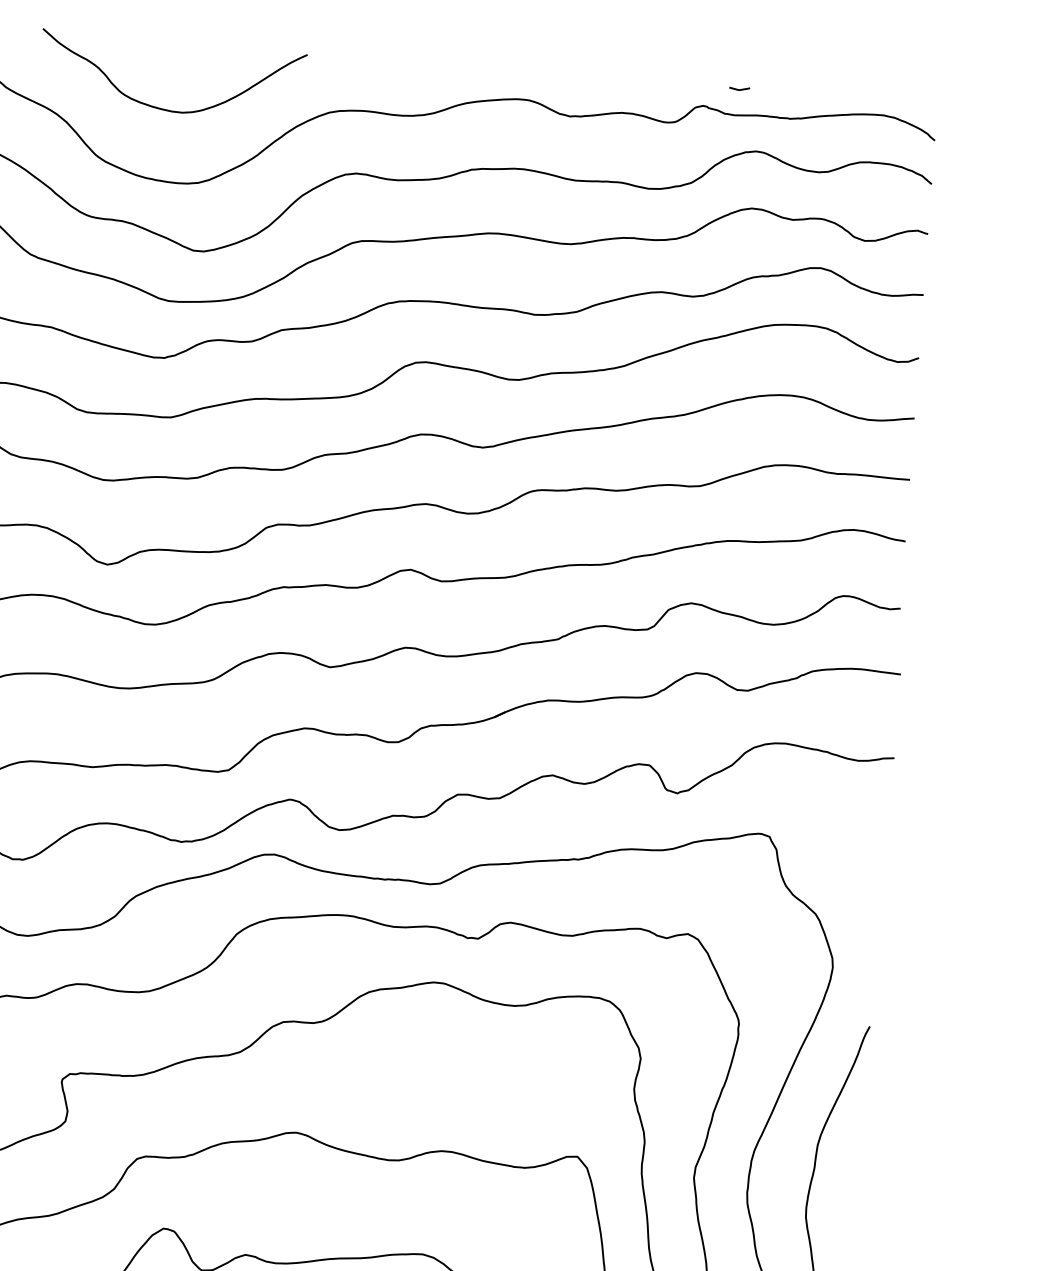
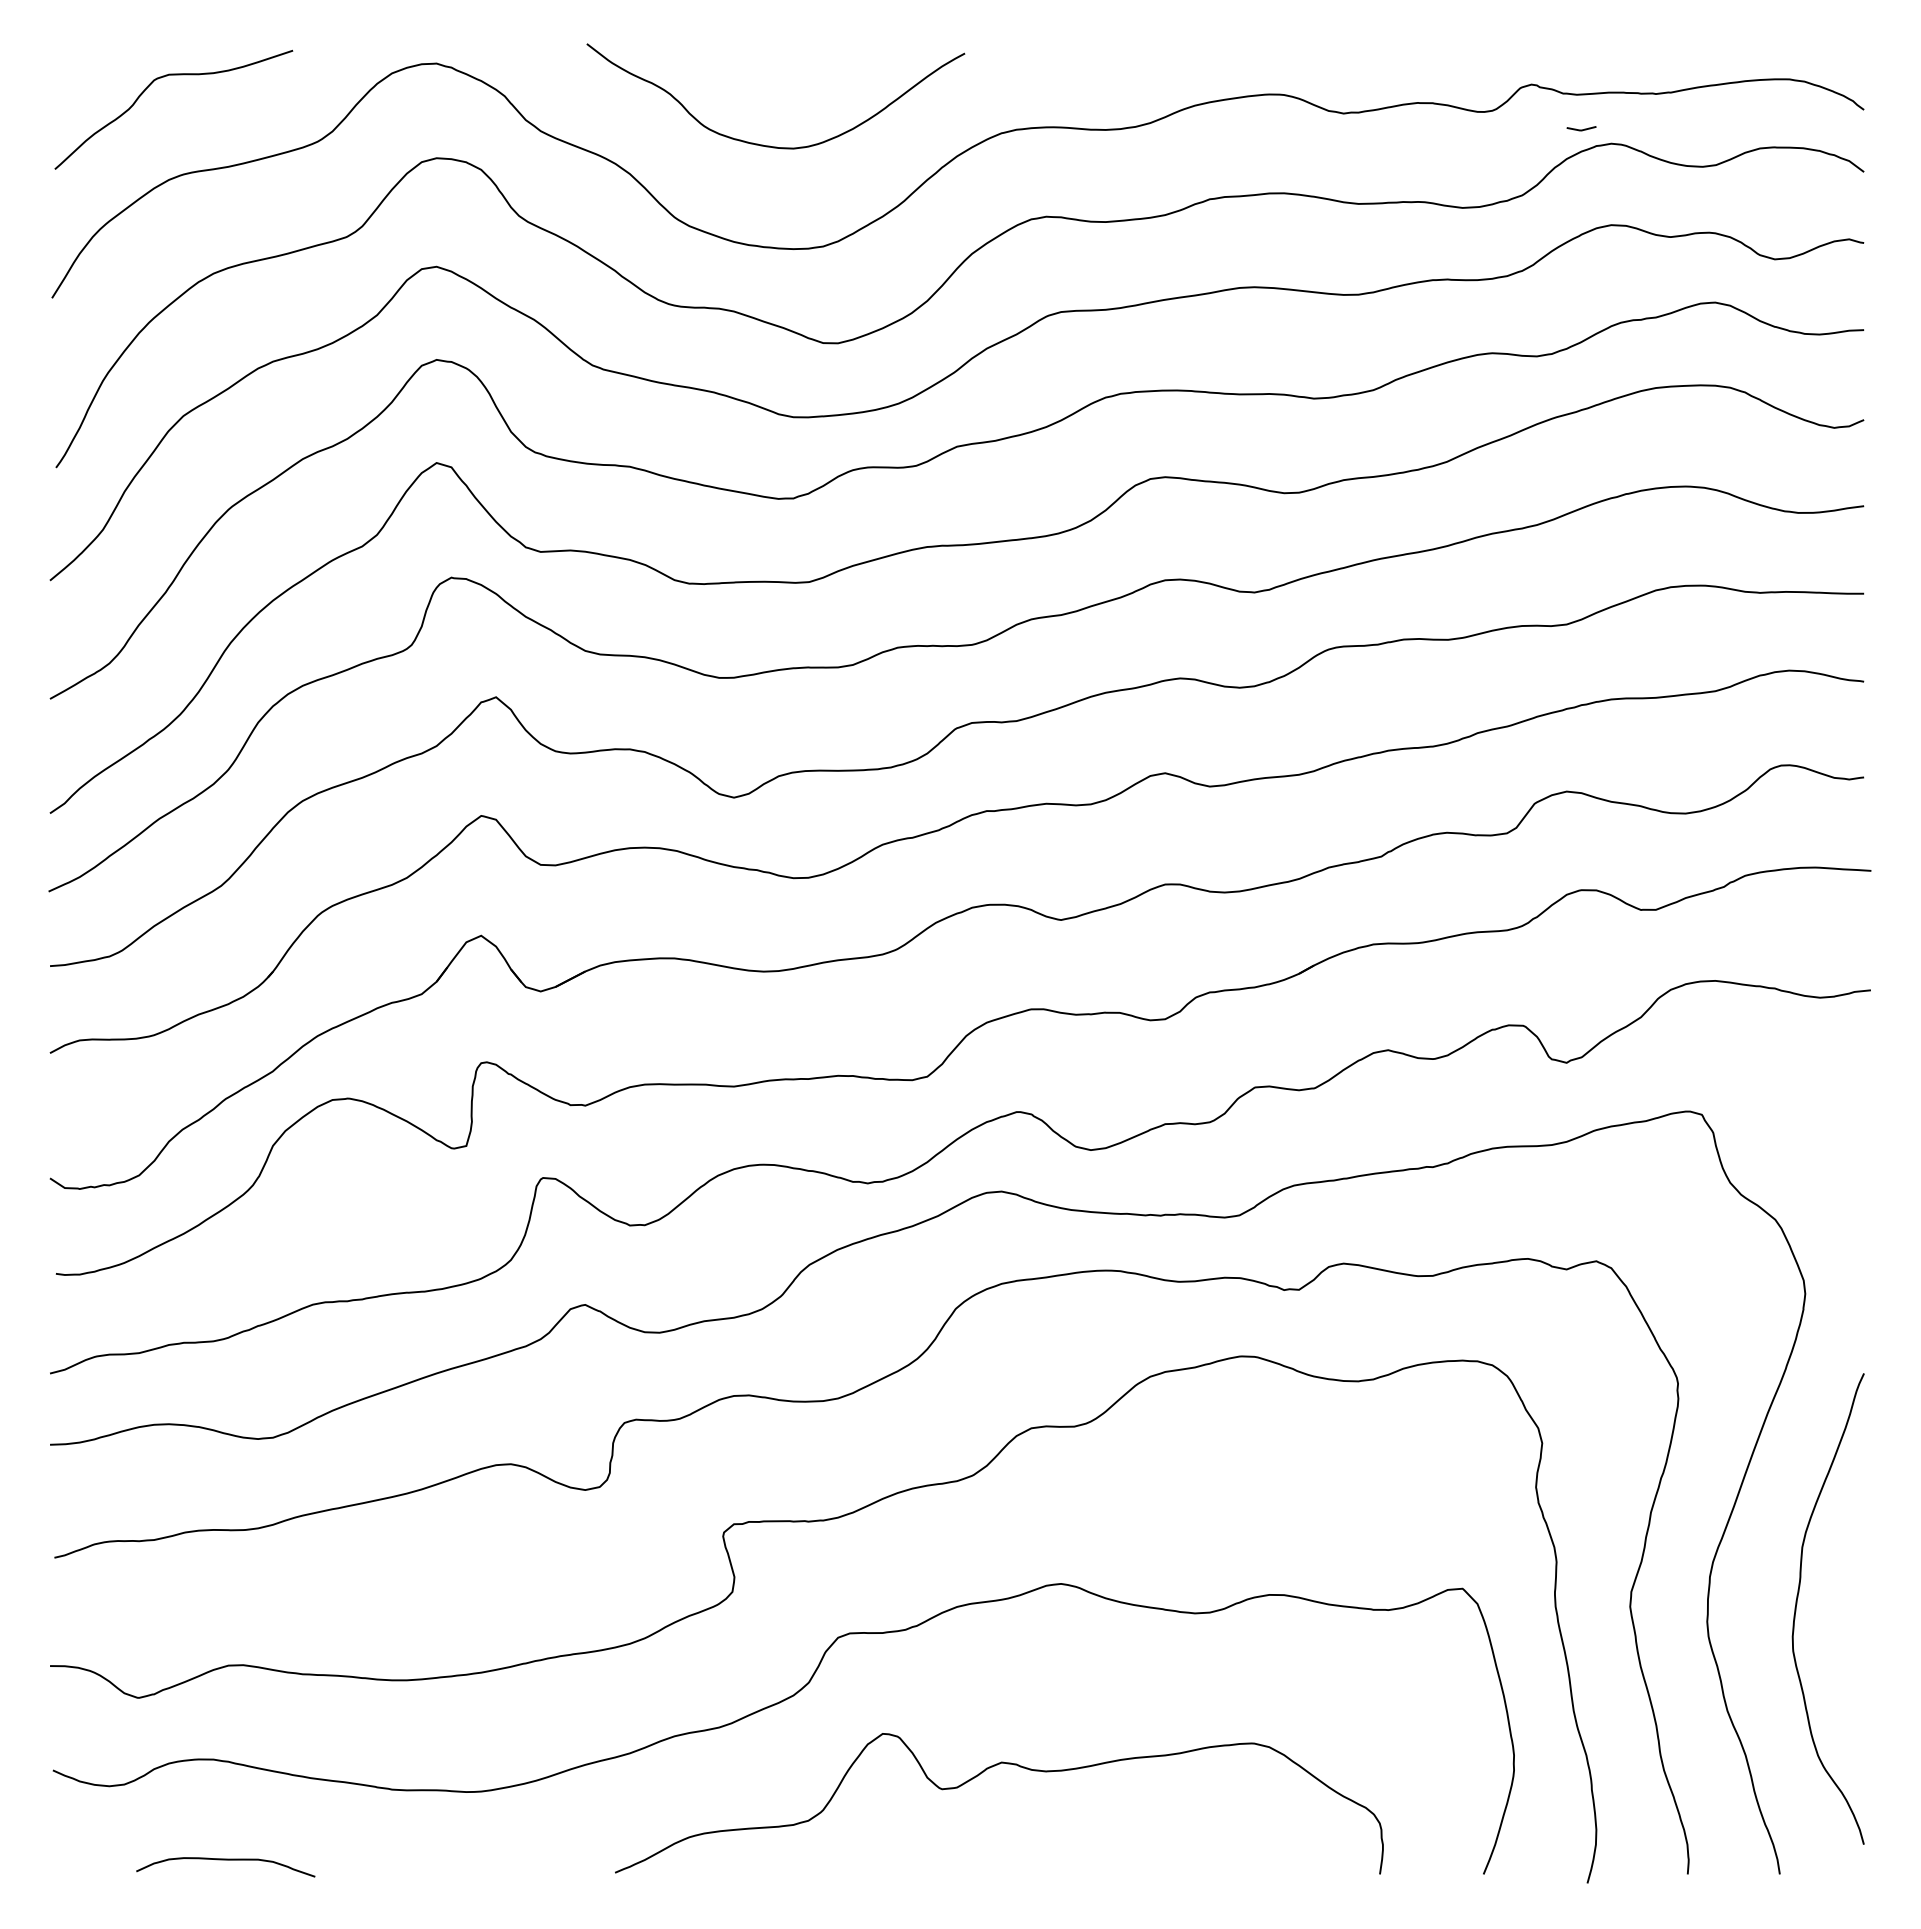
line: (739, 89) -> (1581, 129), moved

